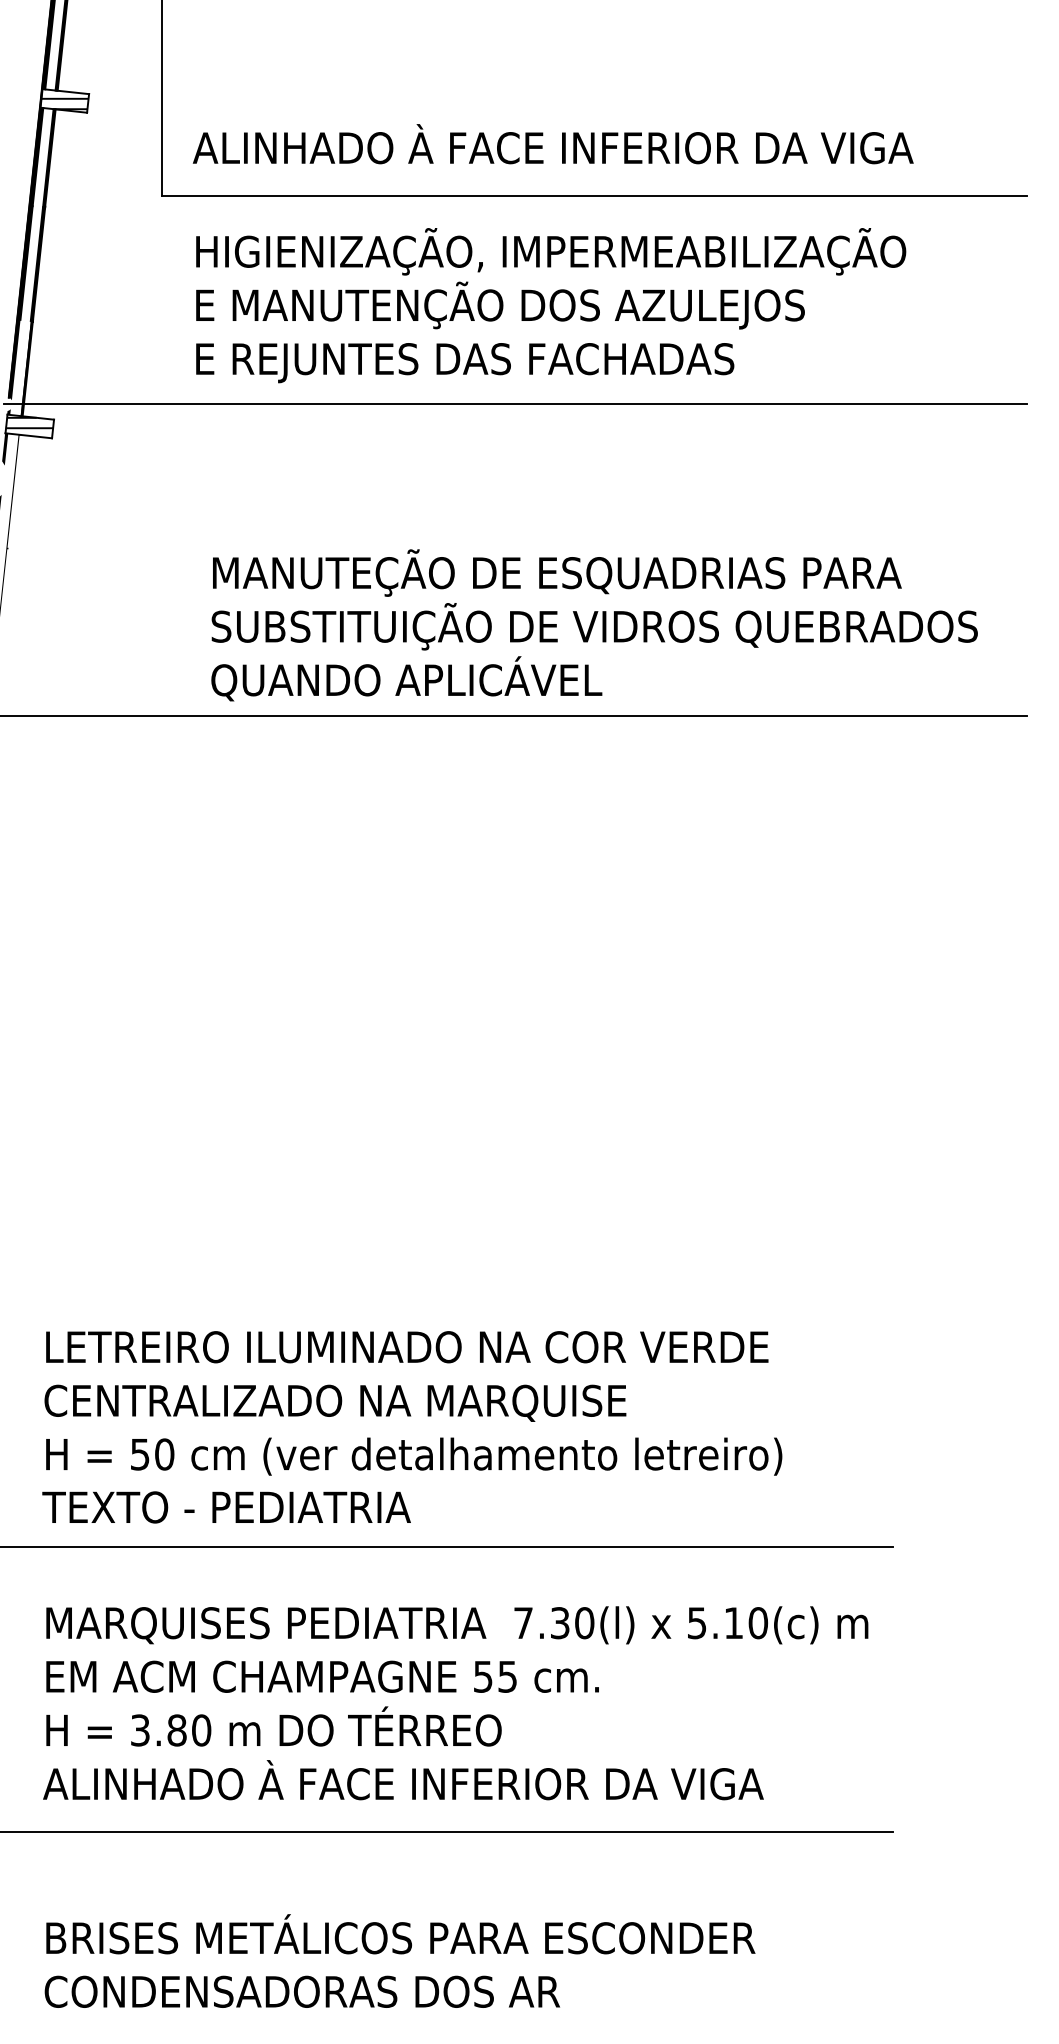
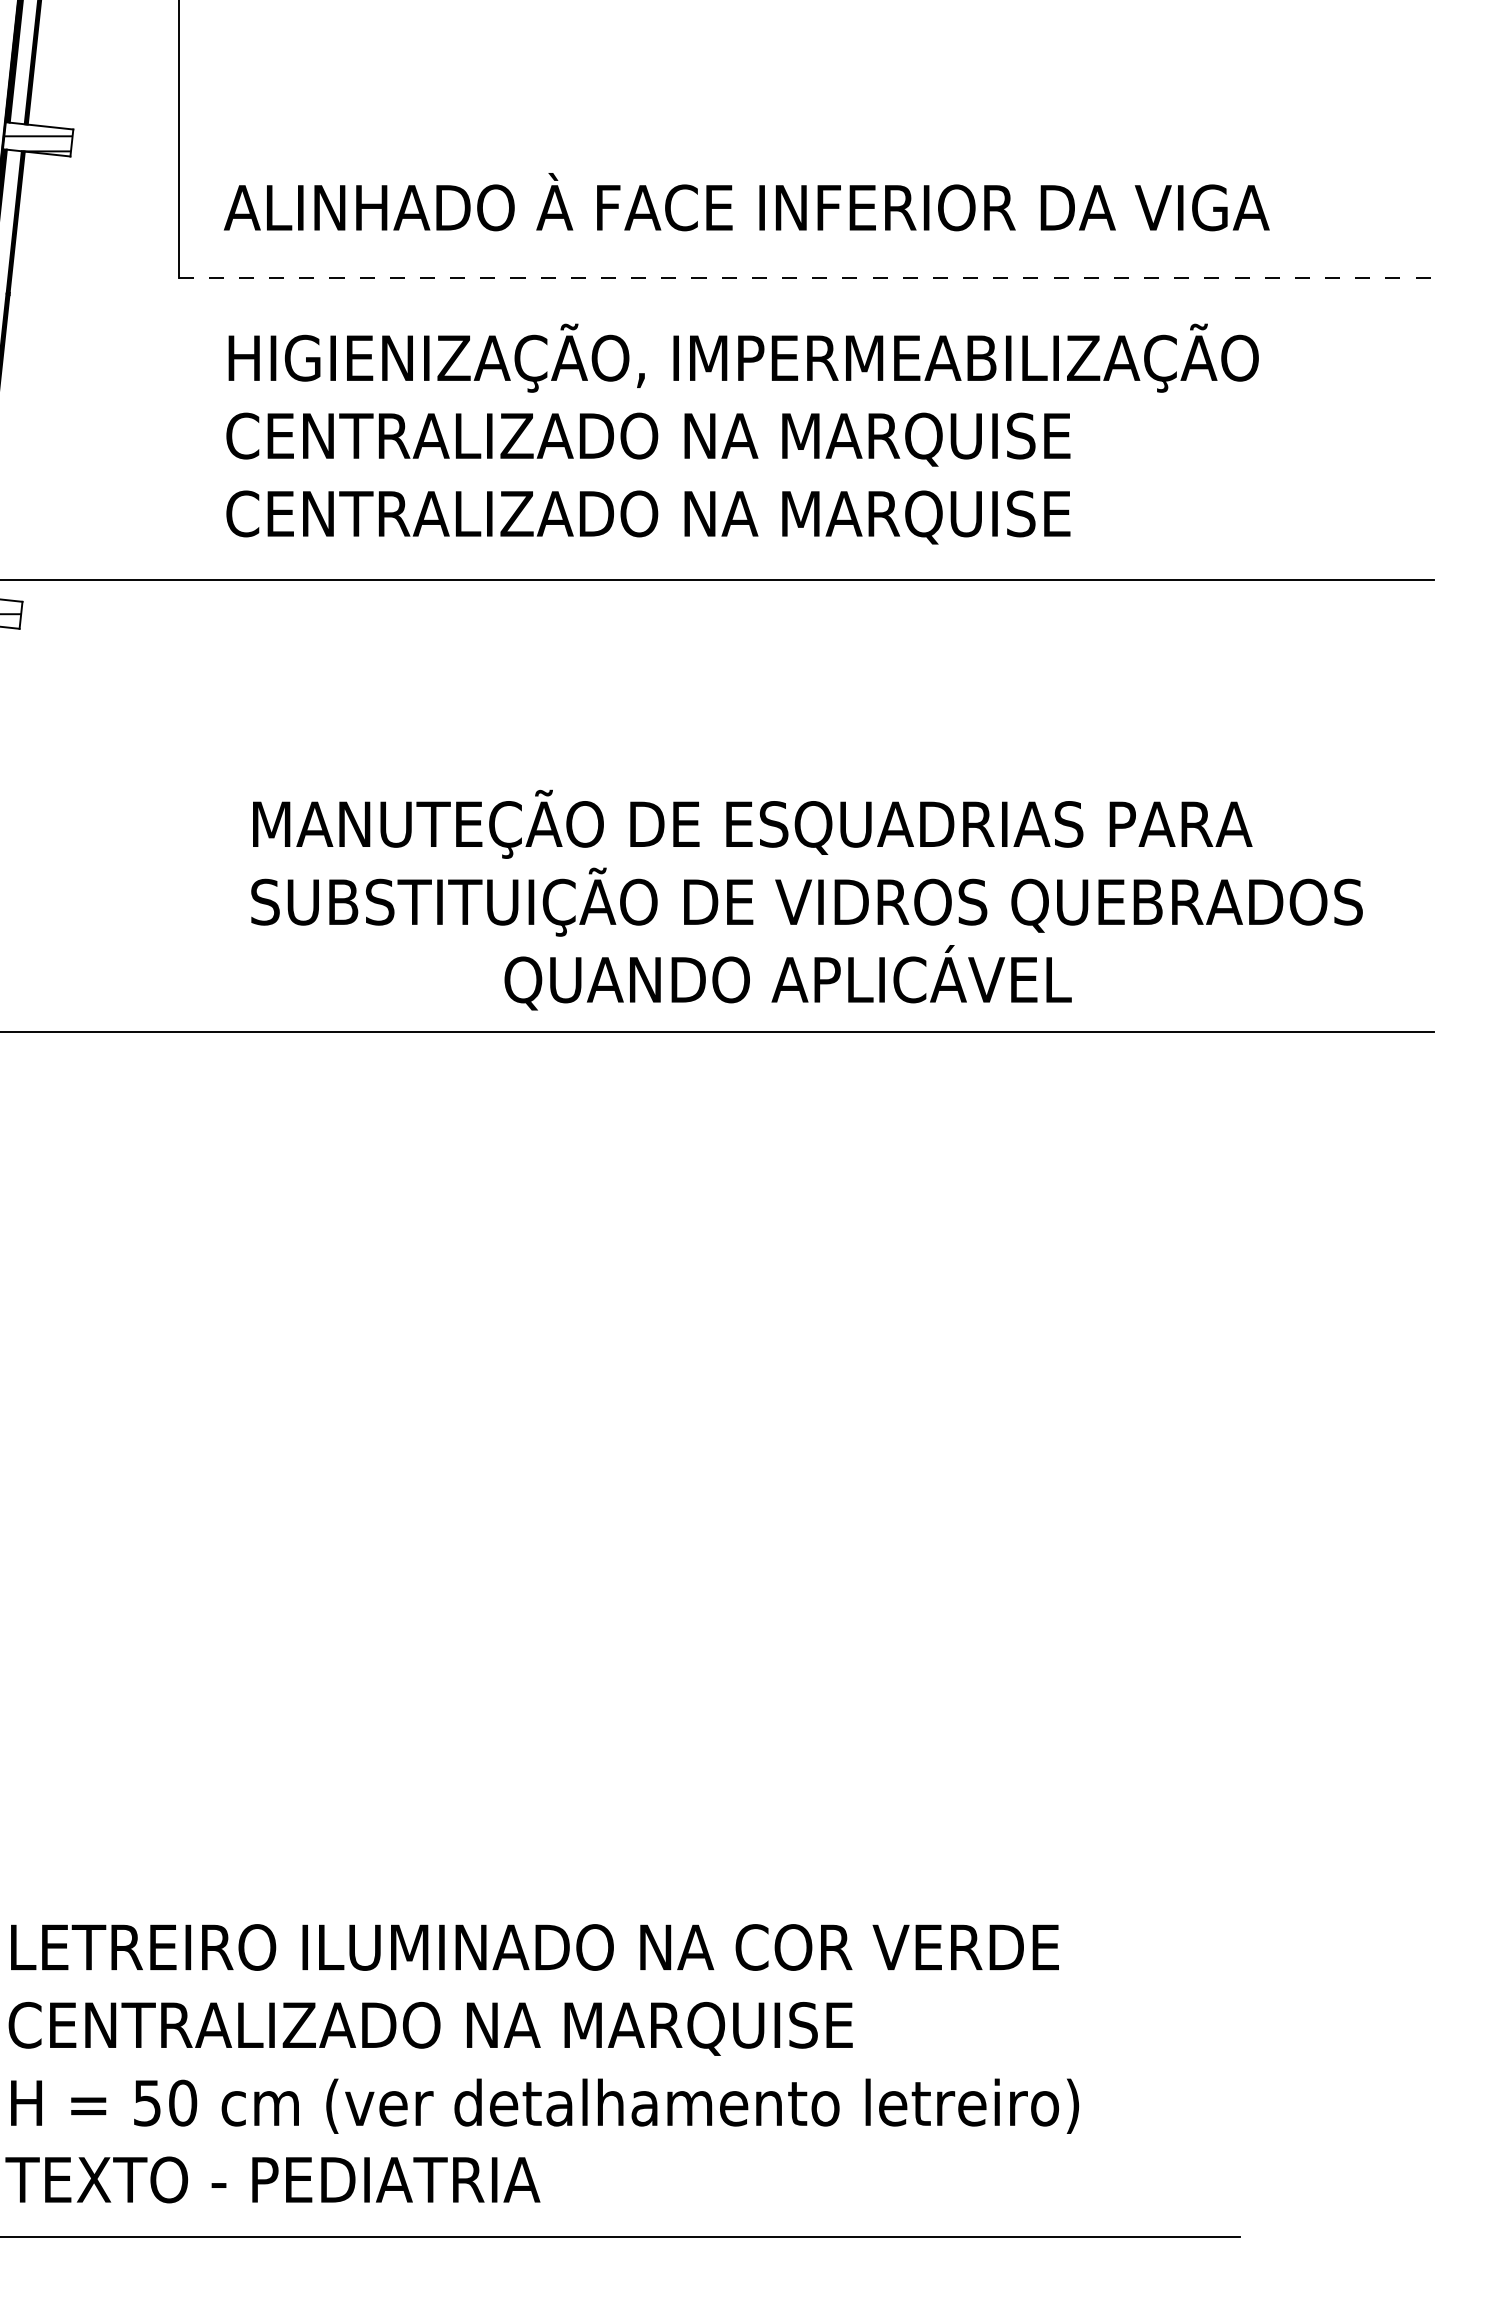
line: (594, 196) -> (806, 278), solid -> dashed
text: (499, 305) -> (668, 436), E MANUTENÇÃO DOS AZULEJOS -> CENTRALIZADO NA MARQUISE
text: (485, 363) -> (648, 520), E REJUNTES DAS FACHADAS -> CENTRALIZADO NA MARQUISE
text: (406, 678) -> (787, 977), moved

